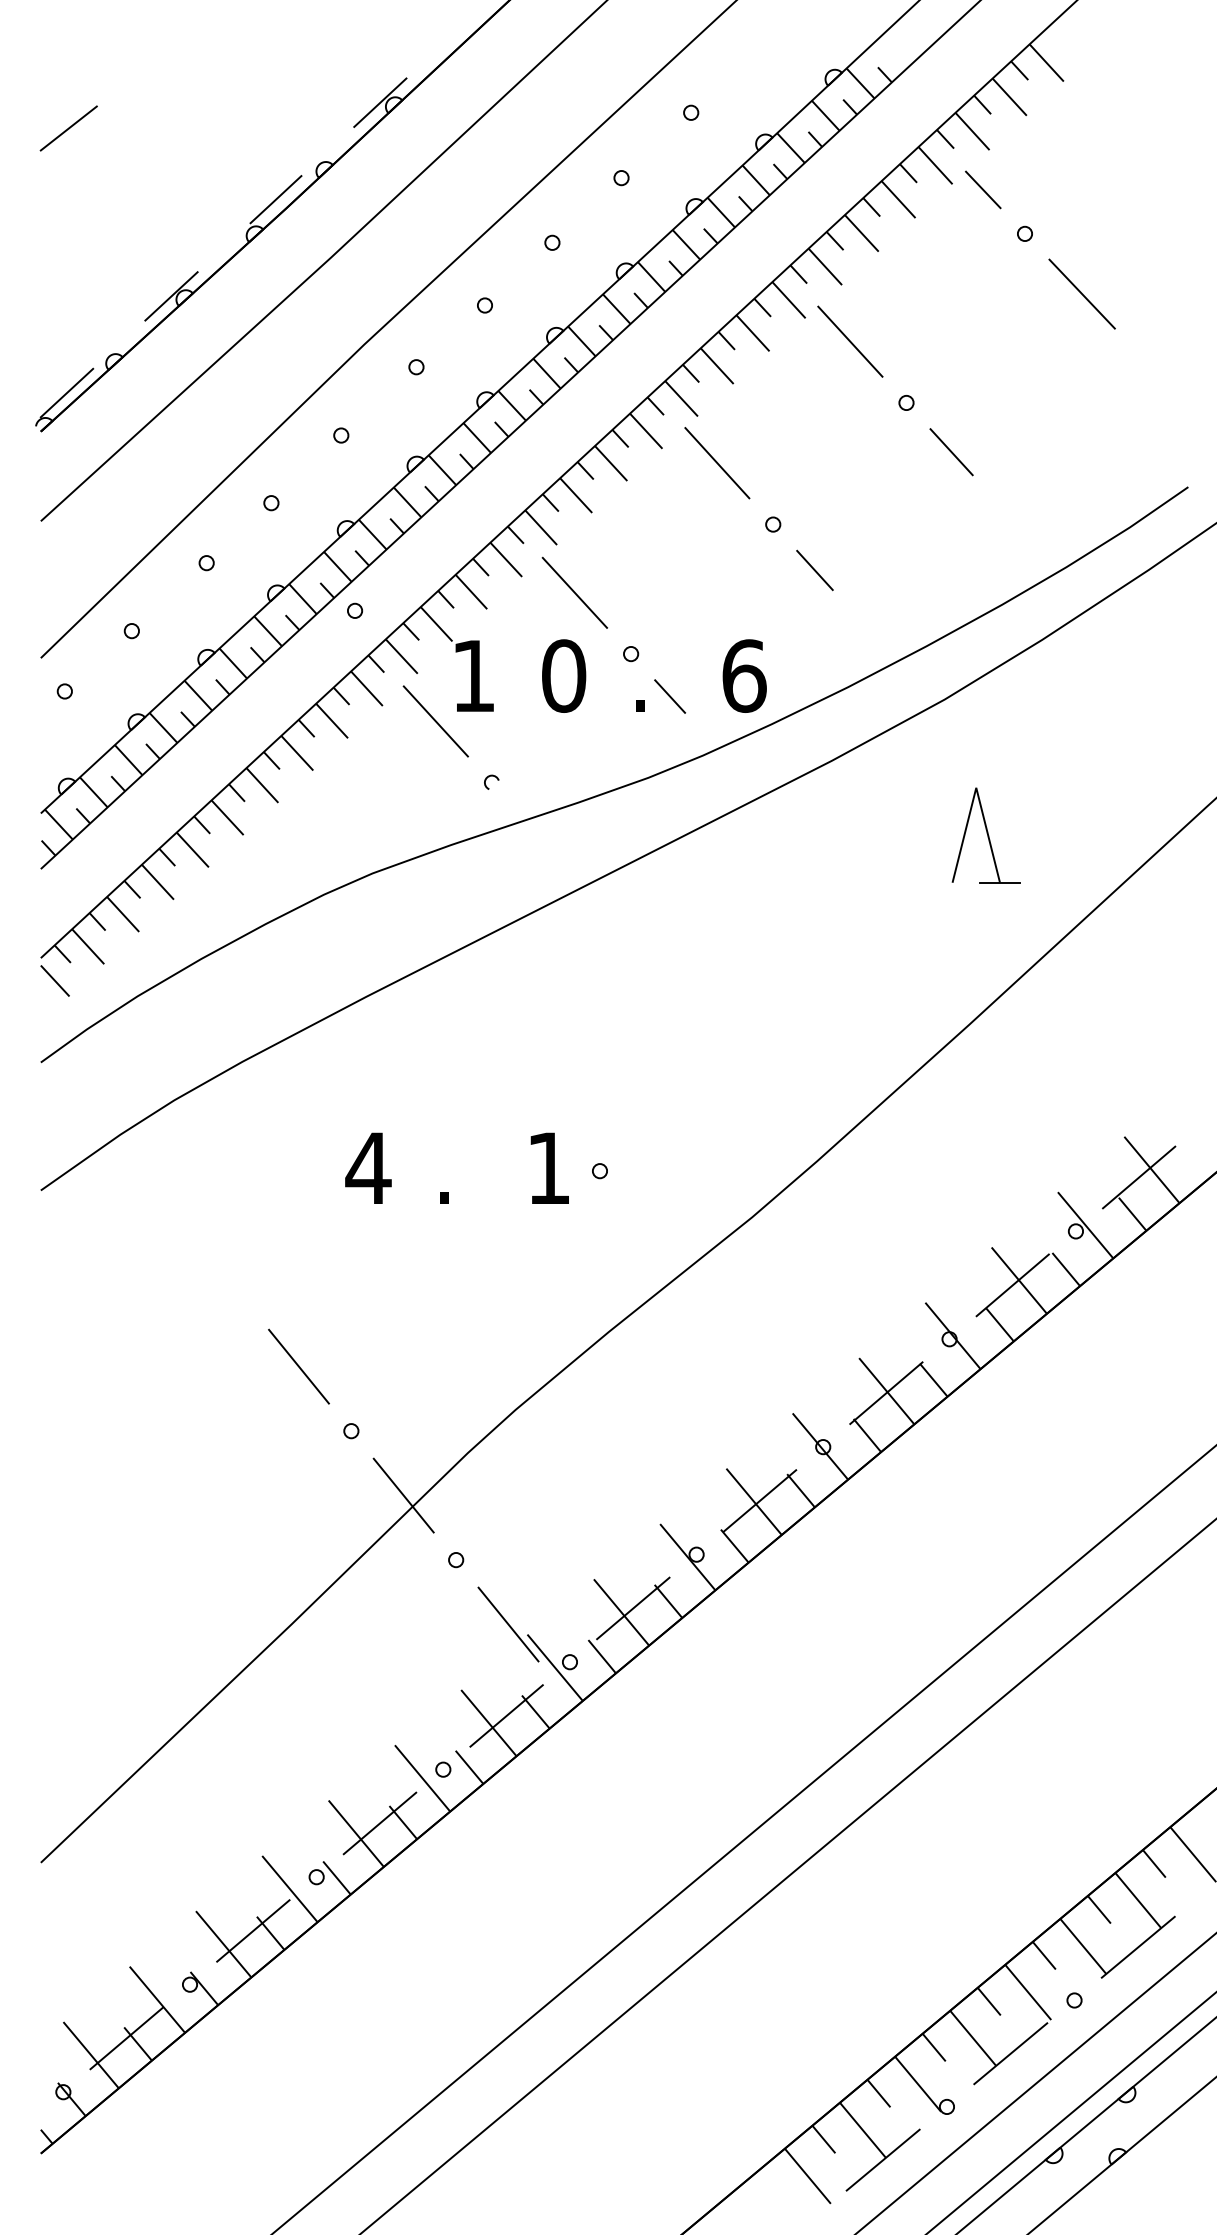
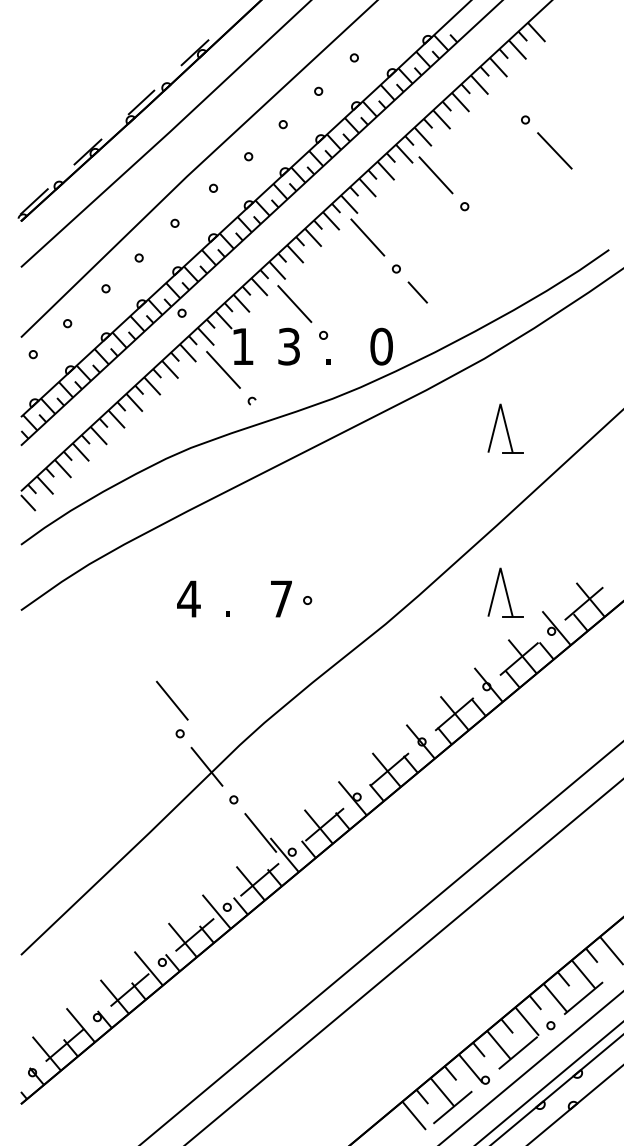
line: (67, 127) -> (34, 65), removed
line: (982, 189) -> (503, 97), removed
line: (950, 451) -> (487, 231), removed
text: (564, 675) -> (289, 346), 0 -> 3
text: (744, 675) -> (381, 346), 6 -> 0
line: (669, 695) -> (343, 356), removed
part: (985, 1155) -> (505, 592), added
text: (549, 1167) -> (281, 598), 1 -> 7
line: (297, 1366) -> (171, 700), moved

